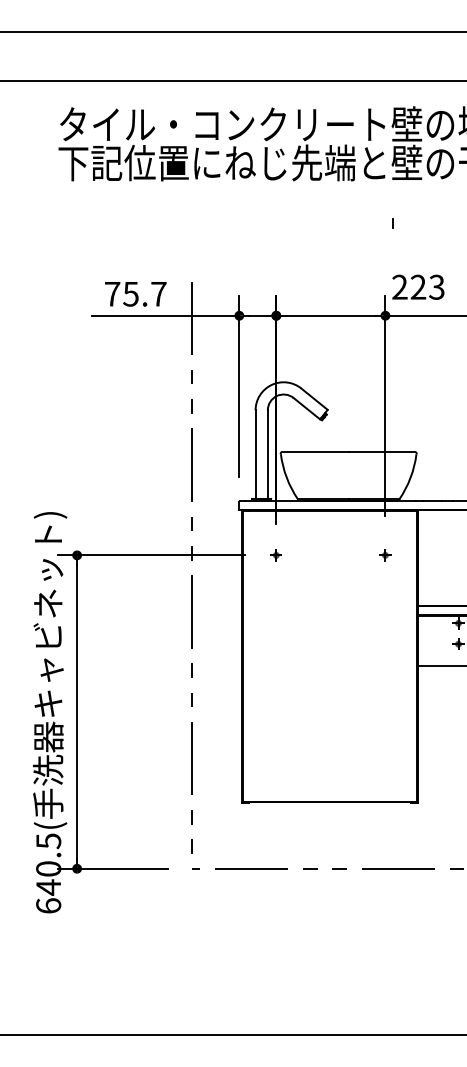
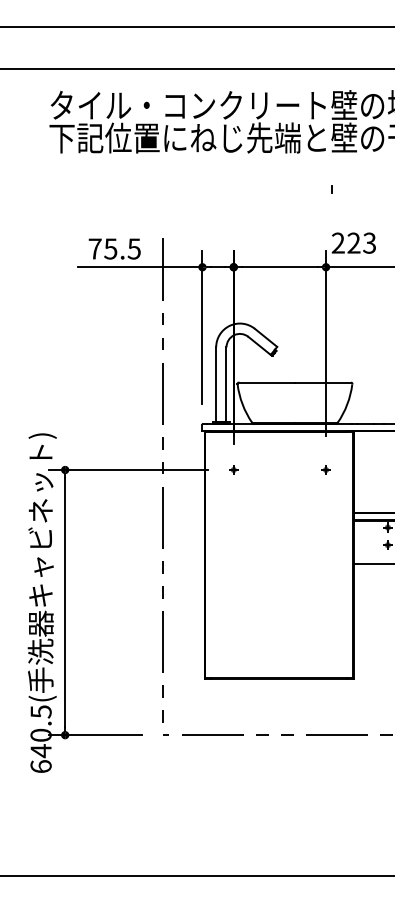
text: (158, 294) -> (134, 249), 75.7 -> 75.5

